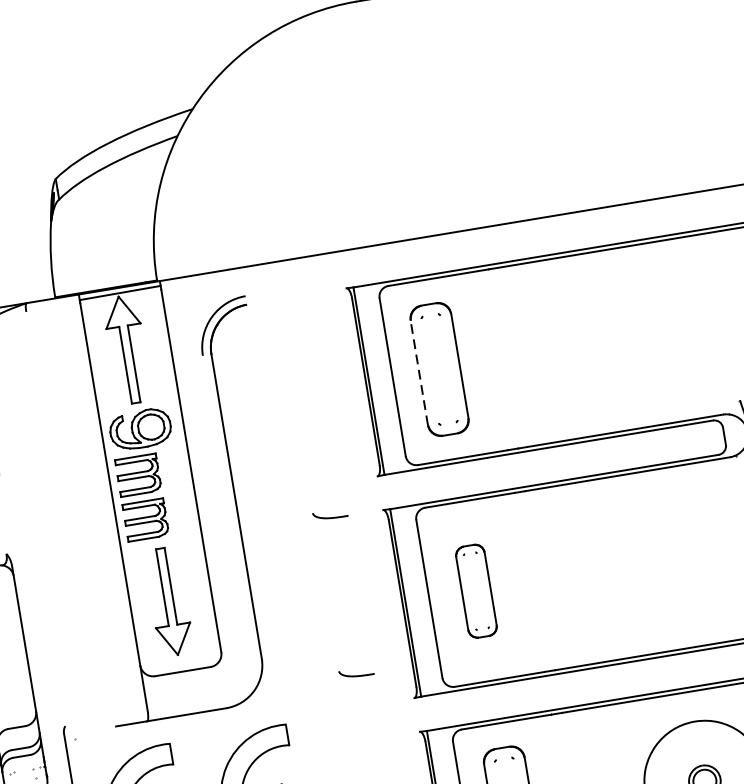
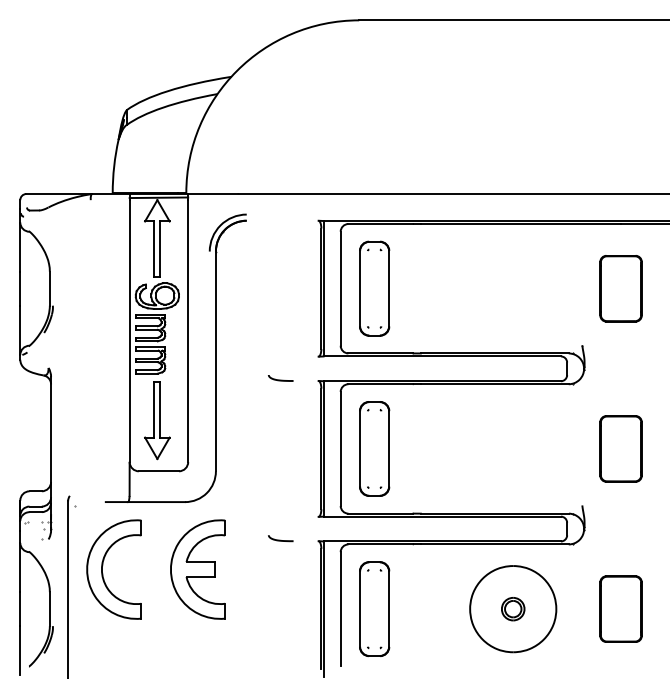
line: (418, 372) -> (359, 288), dashed -> solid
part: (476, 590) -> (374, 448), size x1.43
curve: (356, 674) -> (280, 539), moved

